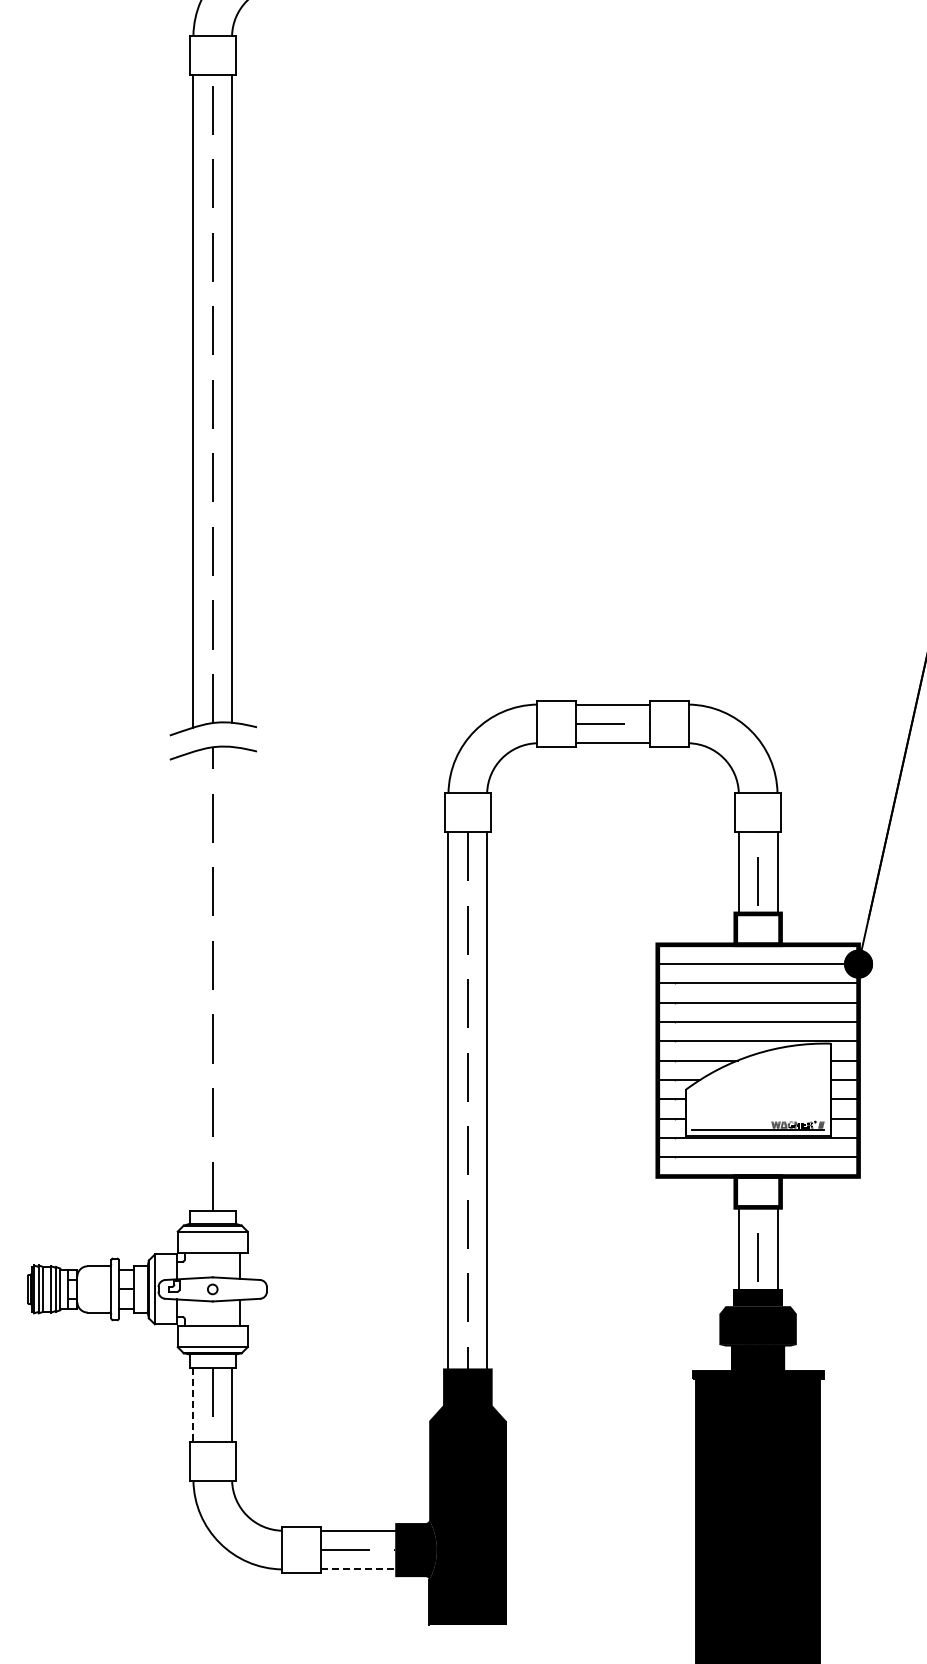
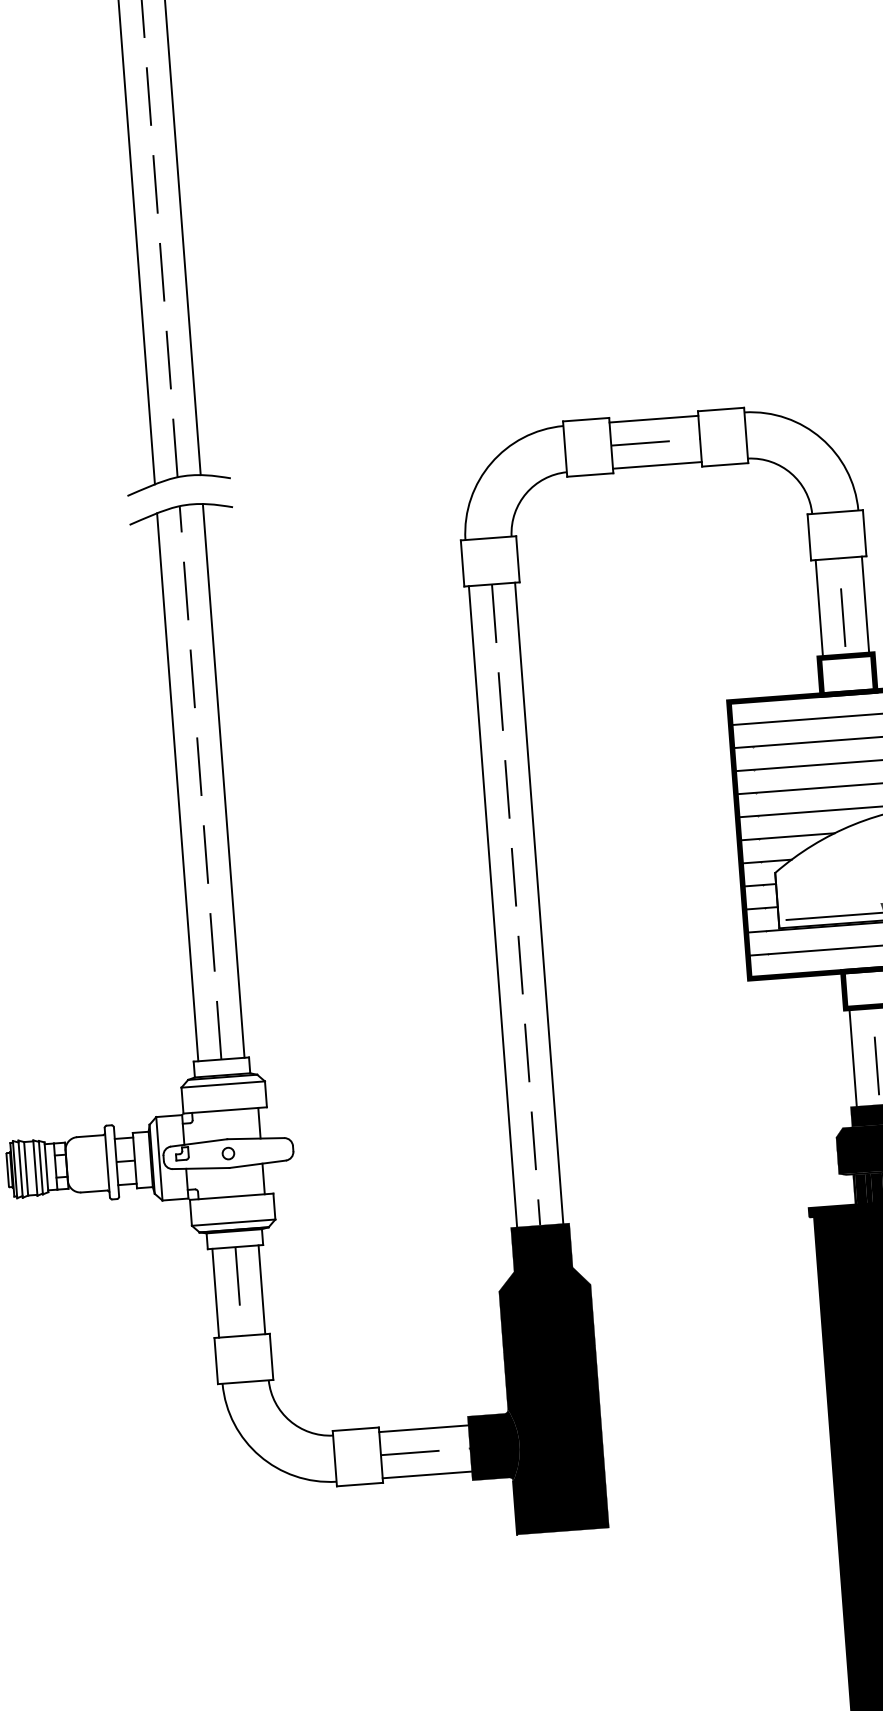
line: (232, 978) -> (224, 780), added
line: (193, 980) -> (177, 786), added
line: (193, 1405) -> (215, 1293), dashed -> solid
line: (358, 1569) -> (427, 1474), dashed -> solid

